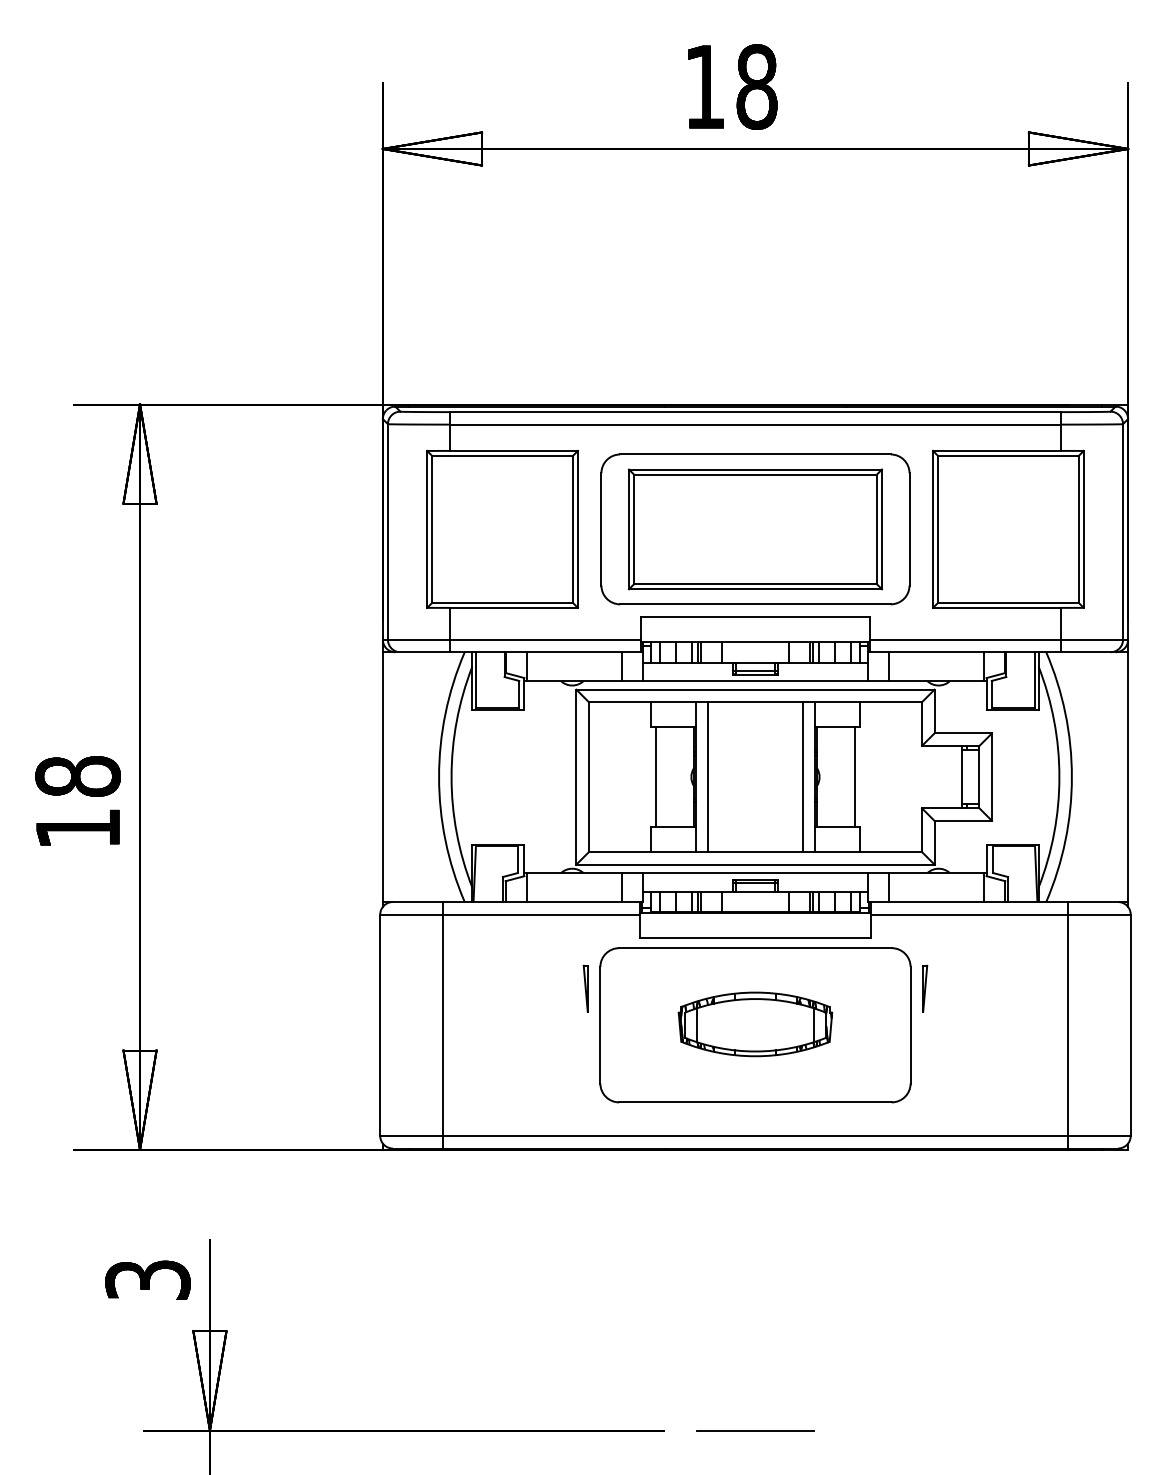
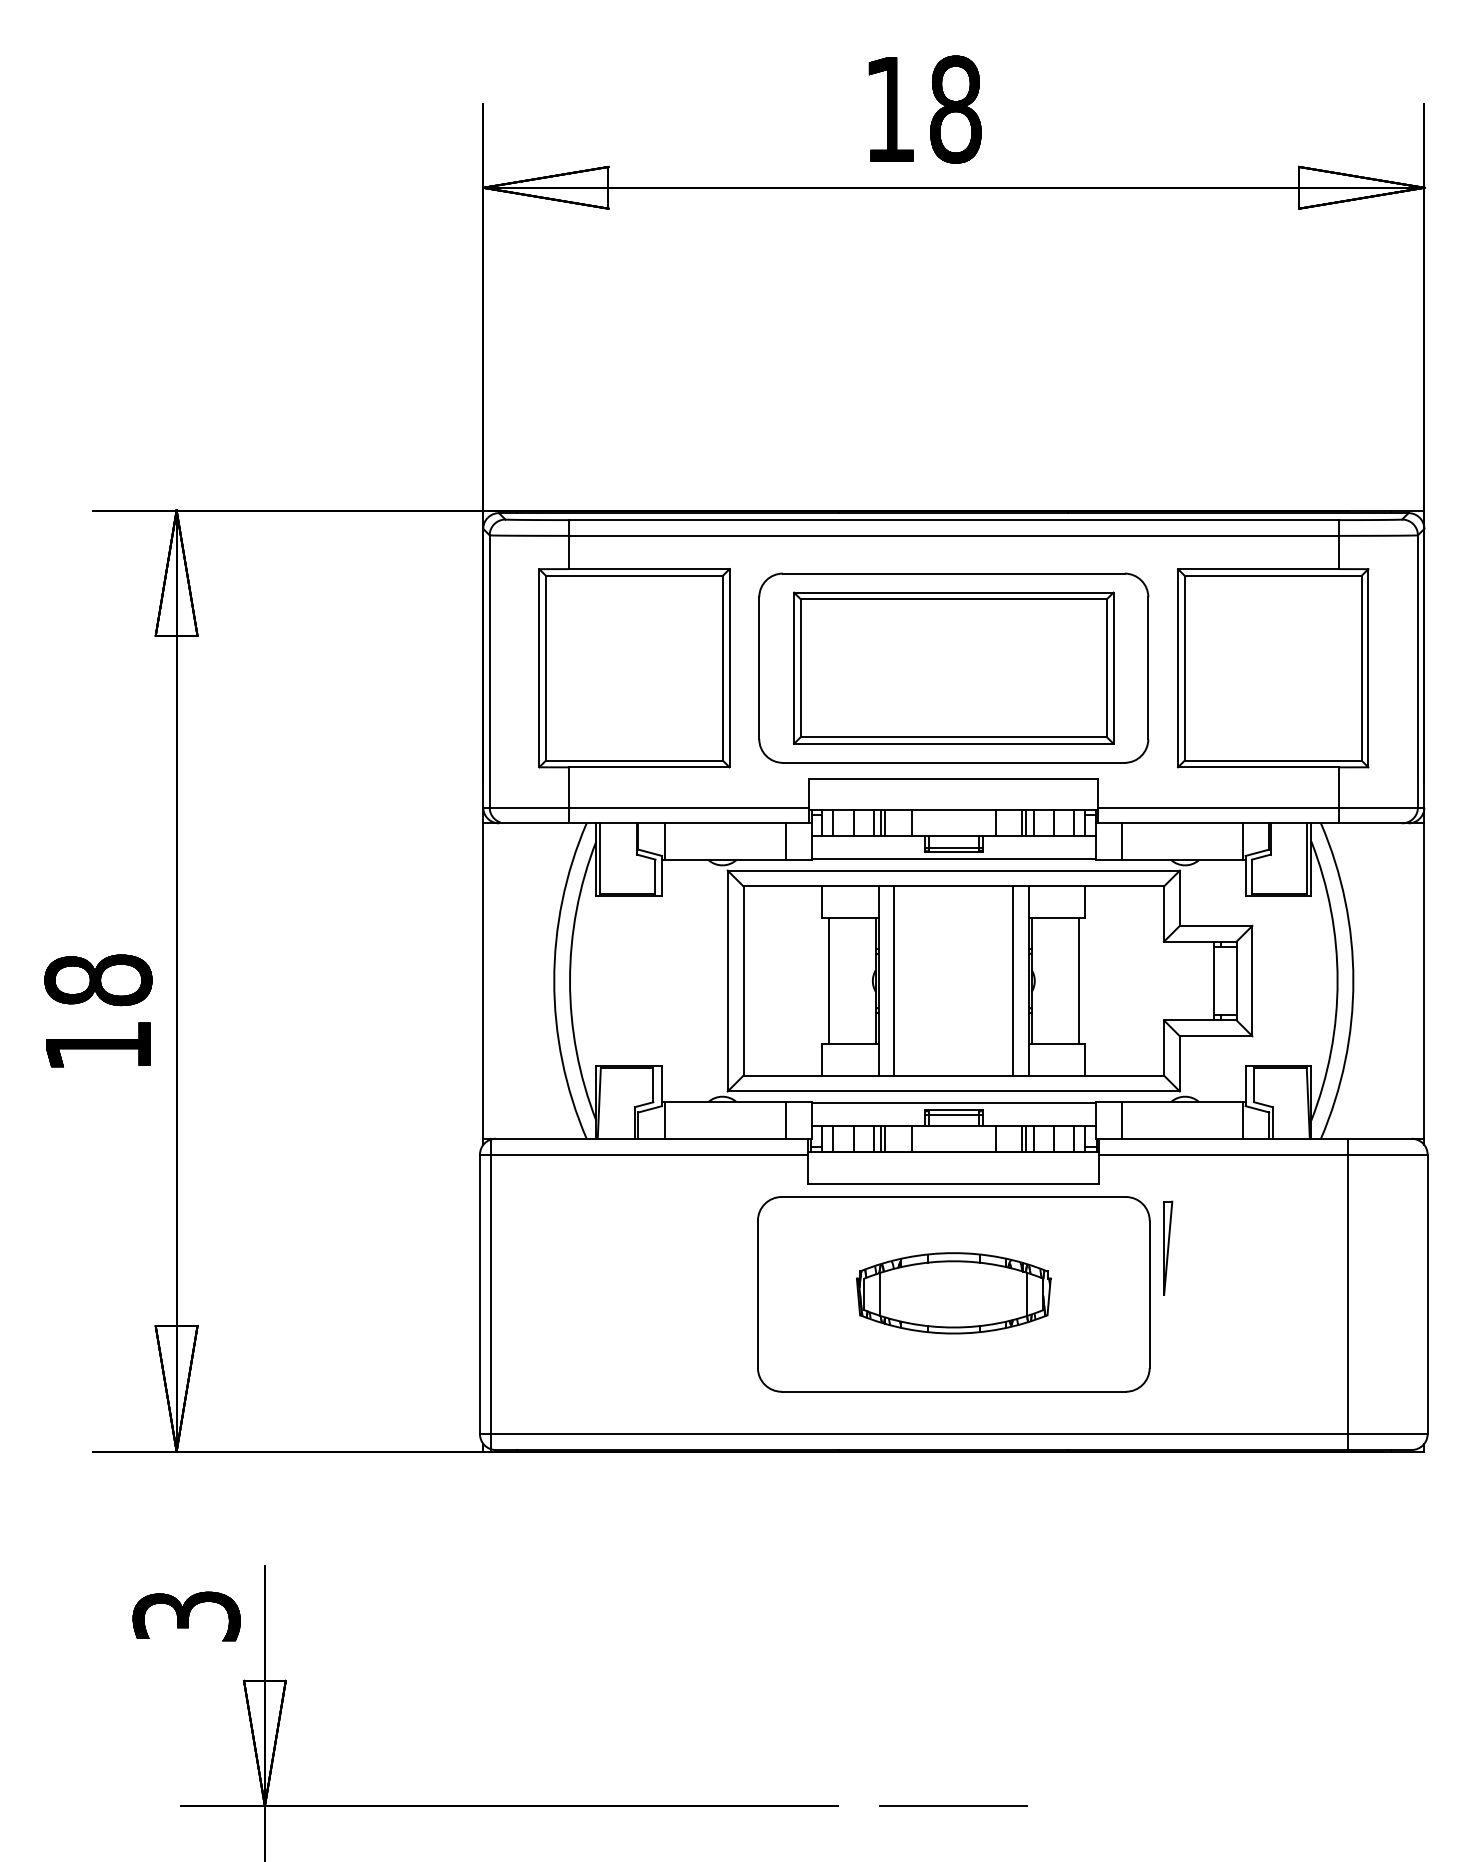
part: (585, 988) -> (739, 1248), removed
part: (924, 988) -> (1167, 1248), size x1.6
line: (443, 1025) -> (491, 1294), moved

